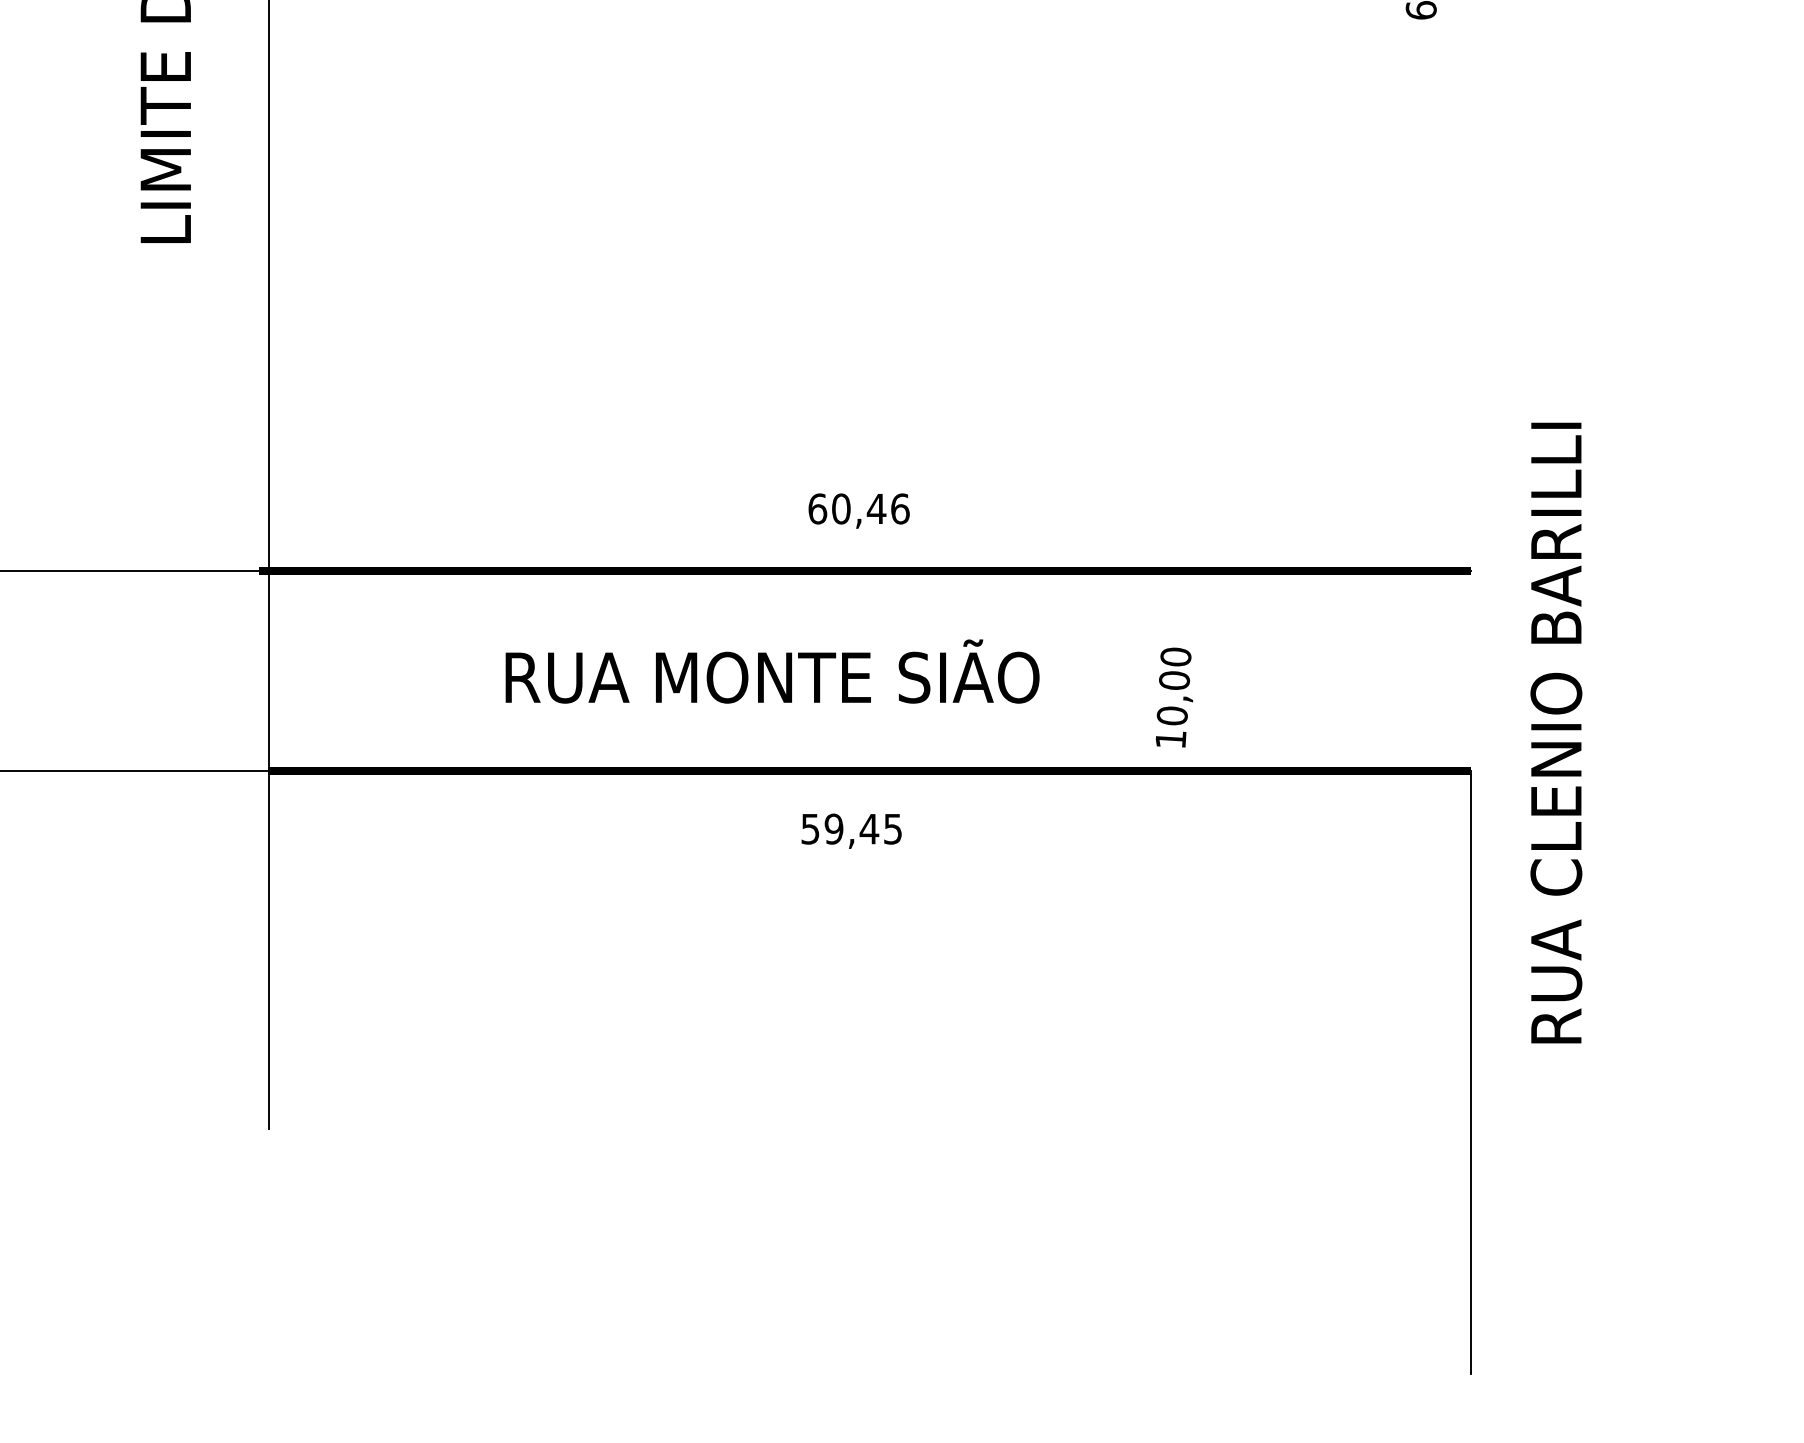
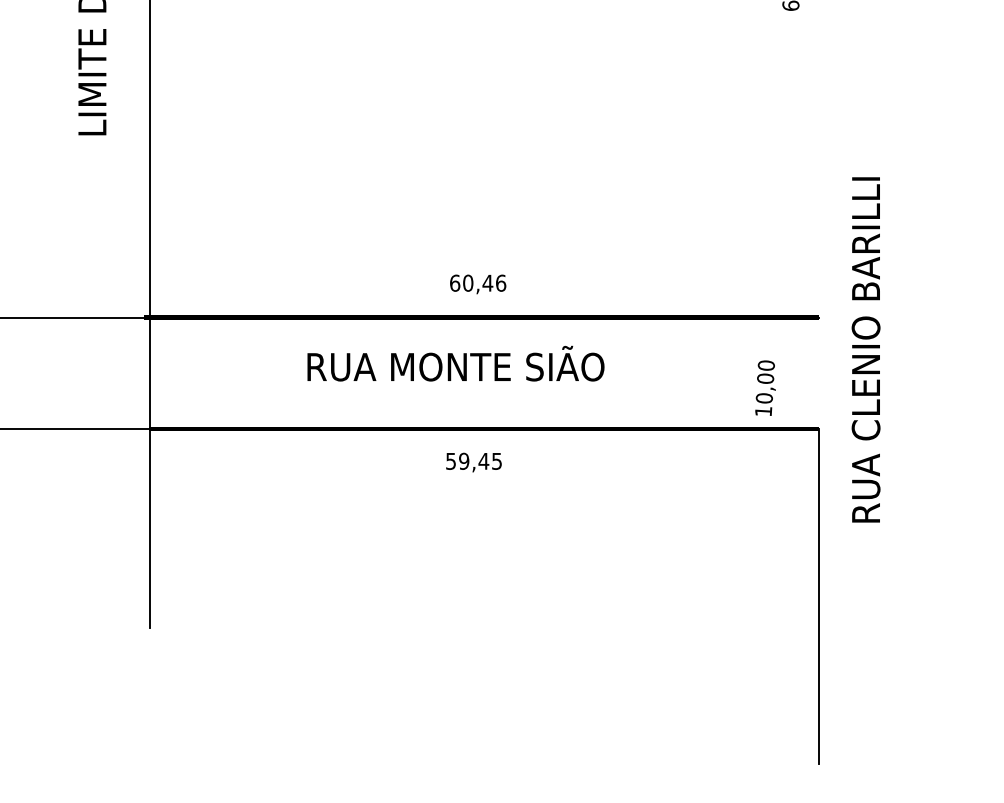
text: (771, 671) -> (455, 363), moved
text: (1174, 696) -> (765, 387), moved
text: (1555, 732) -> (865, 349), moved

